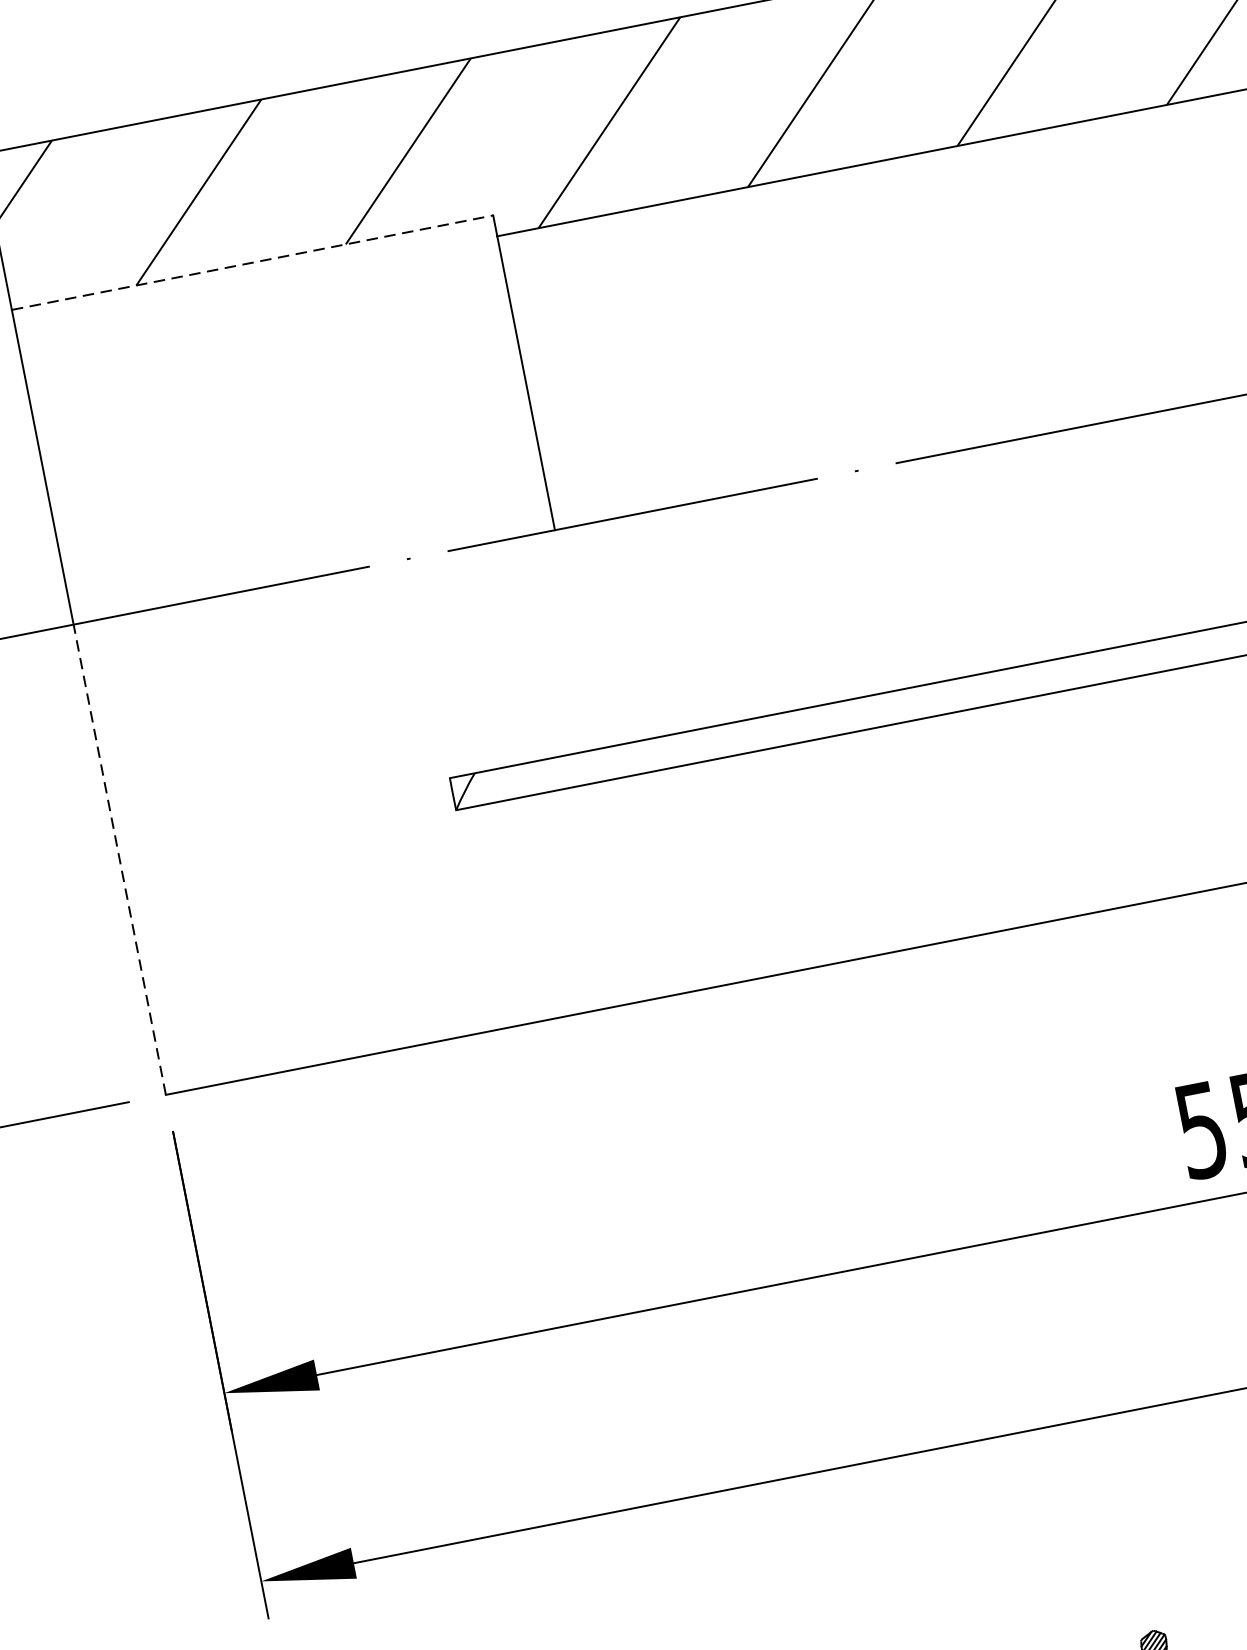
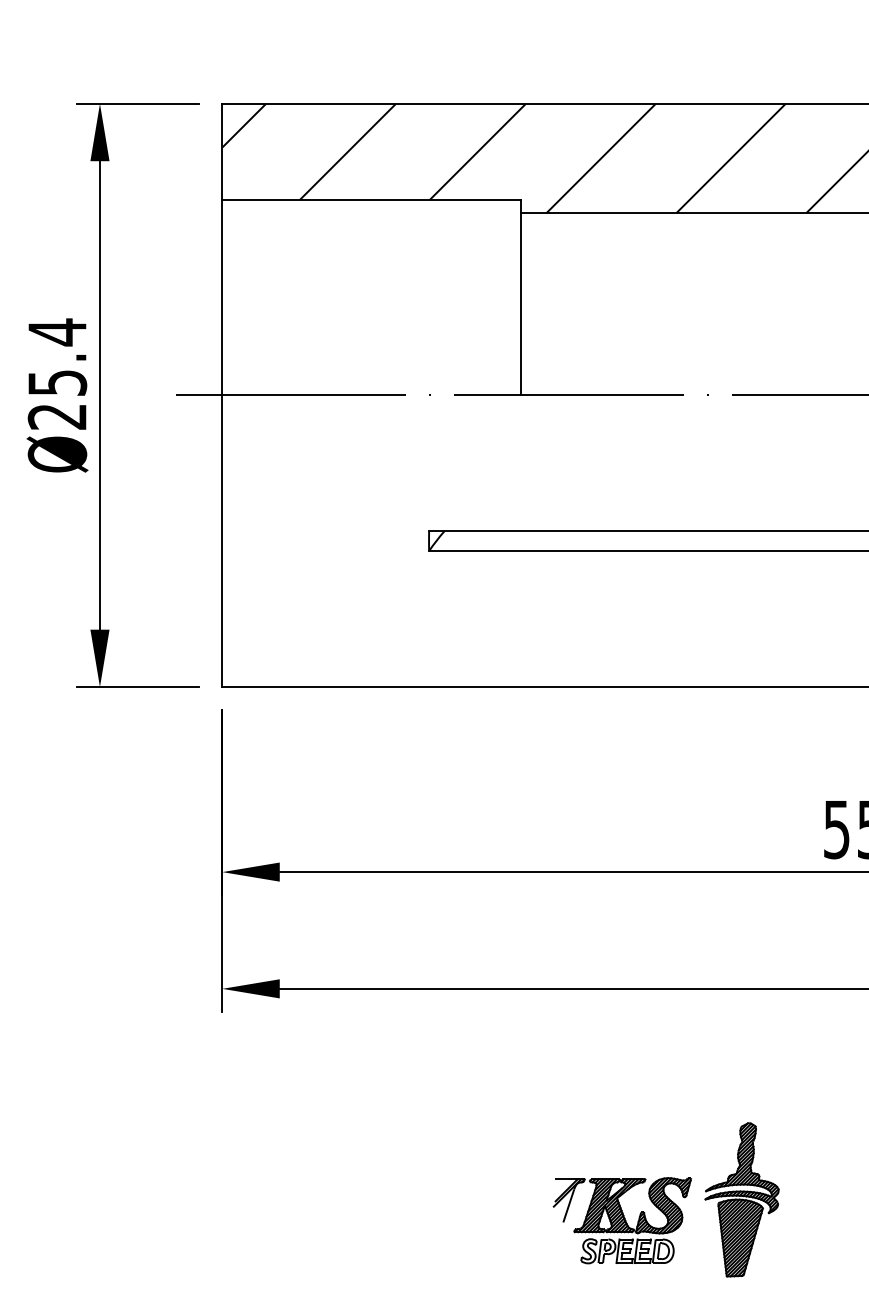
line: (254, 262) -> (372, 200), dashed -> solid
line: (120, 860) -> (222, 541), dashed -> solid

